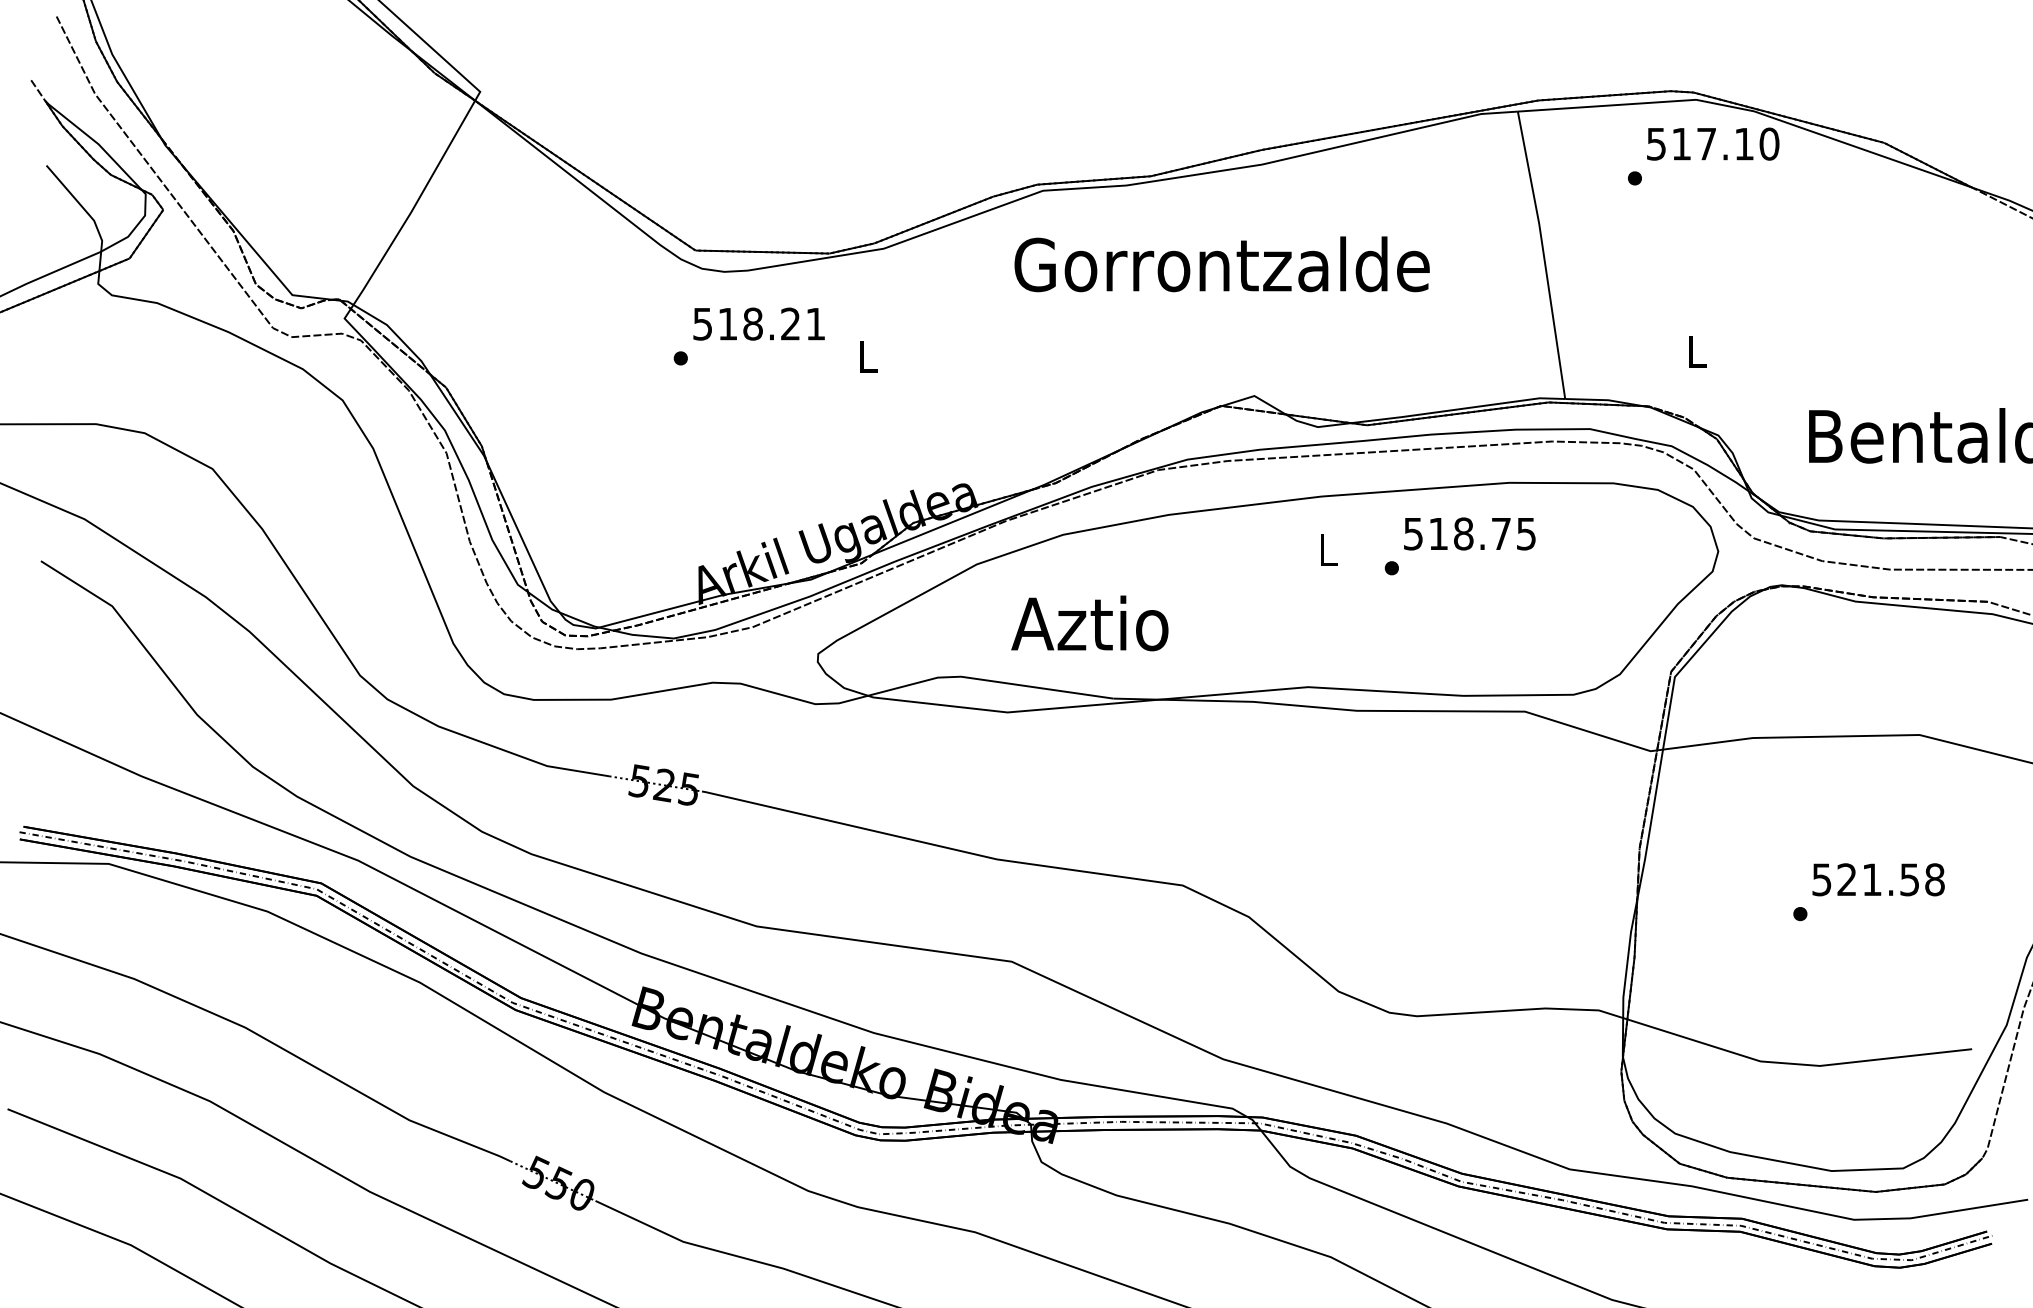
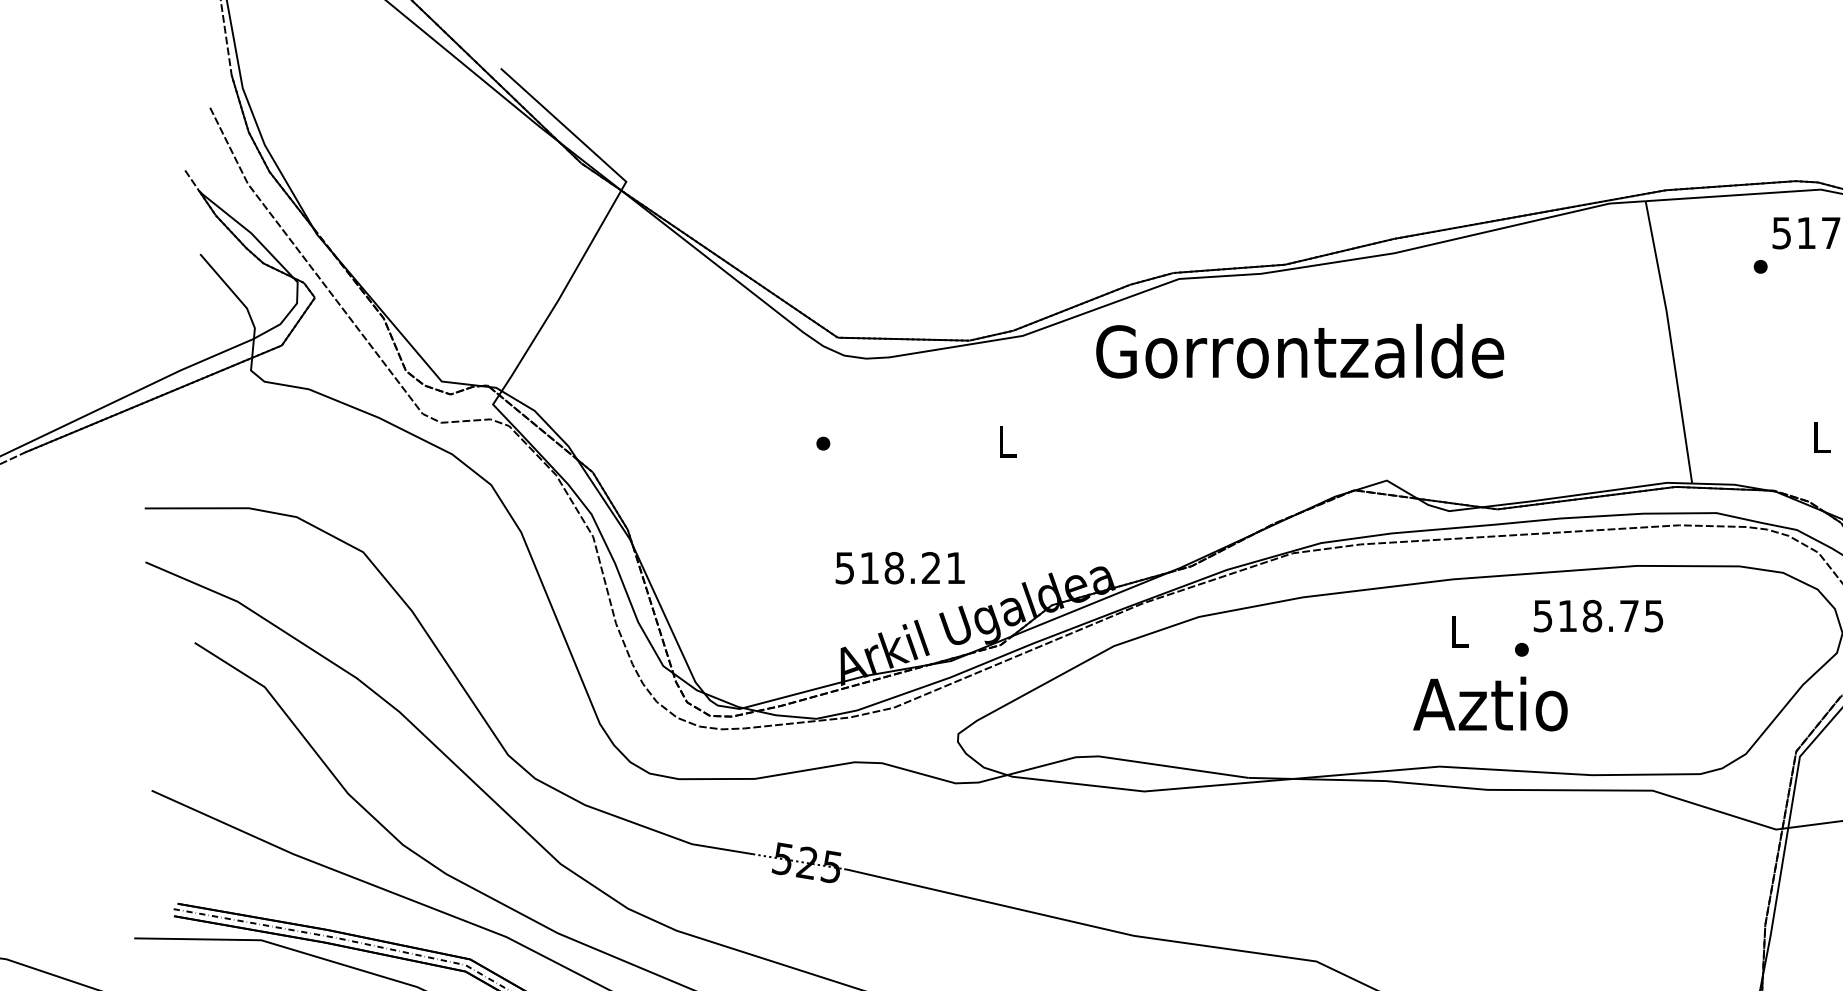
text: (1221, 264) -> (1299, 351), moved
text: (758, 323) -> (899, 567), moved
text: (1089, 623) -> (1490, 704), moved

